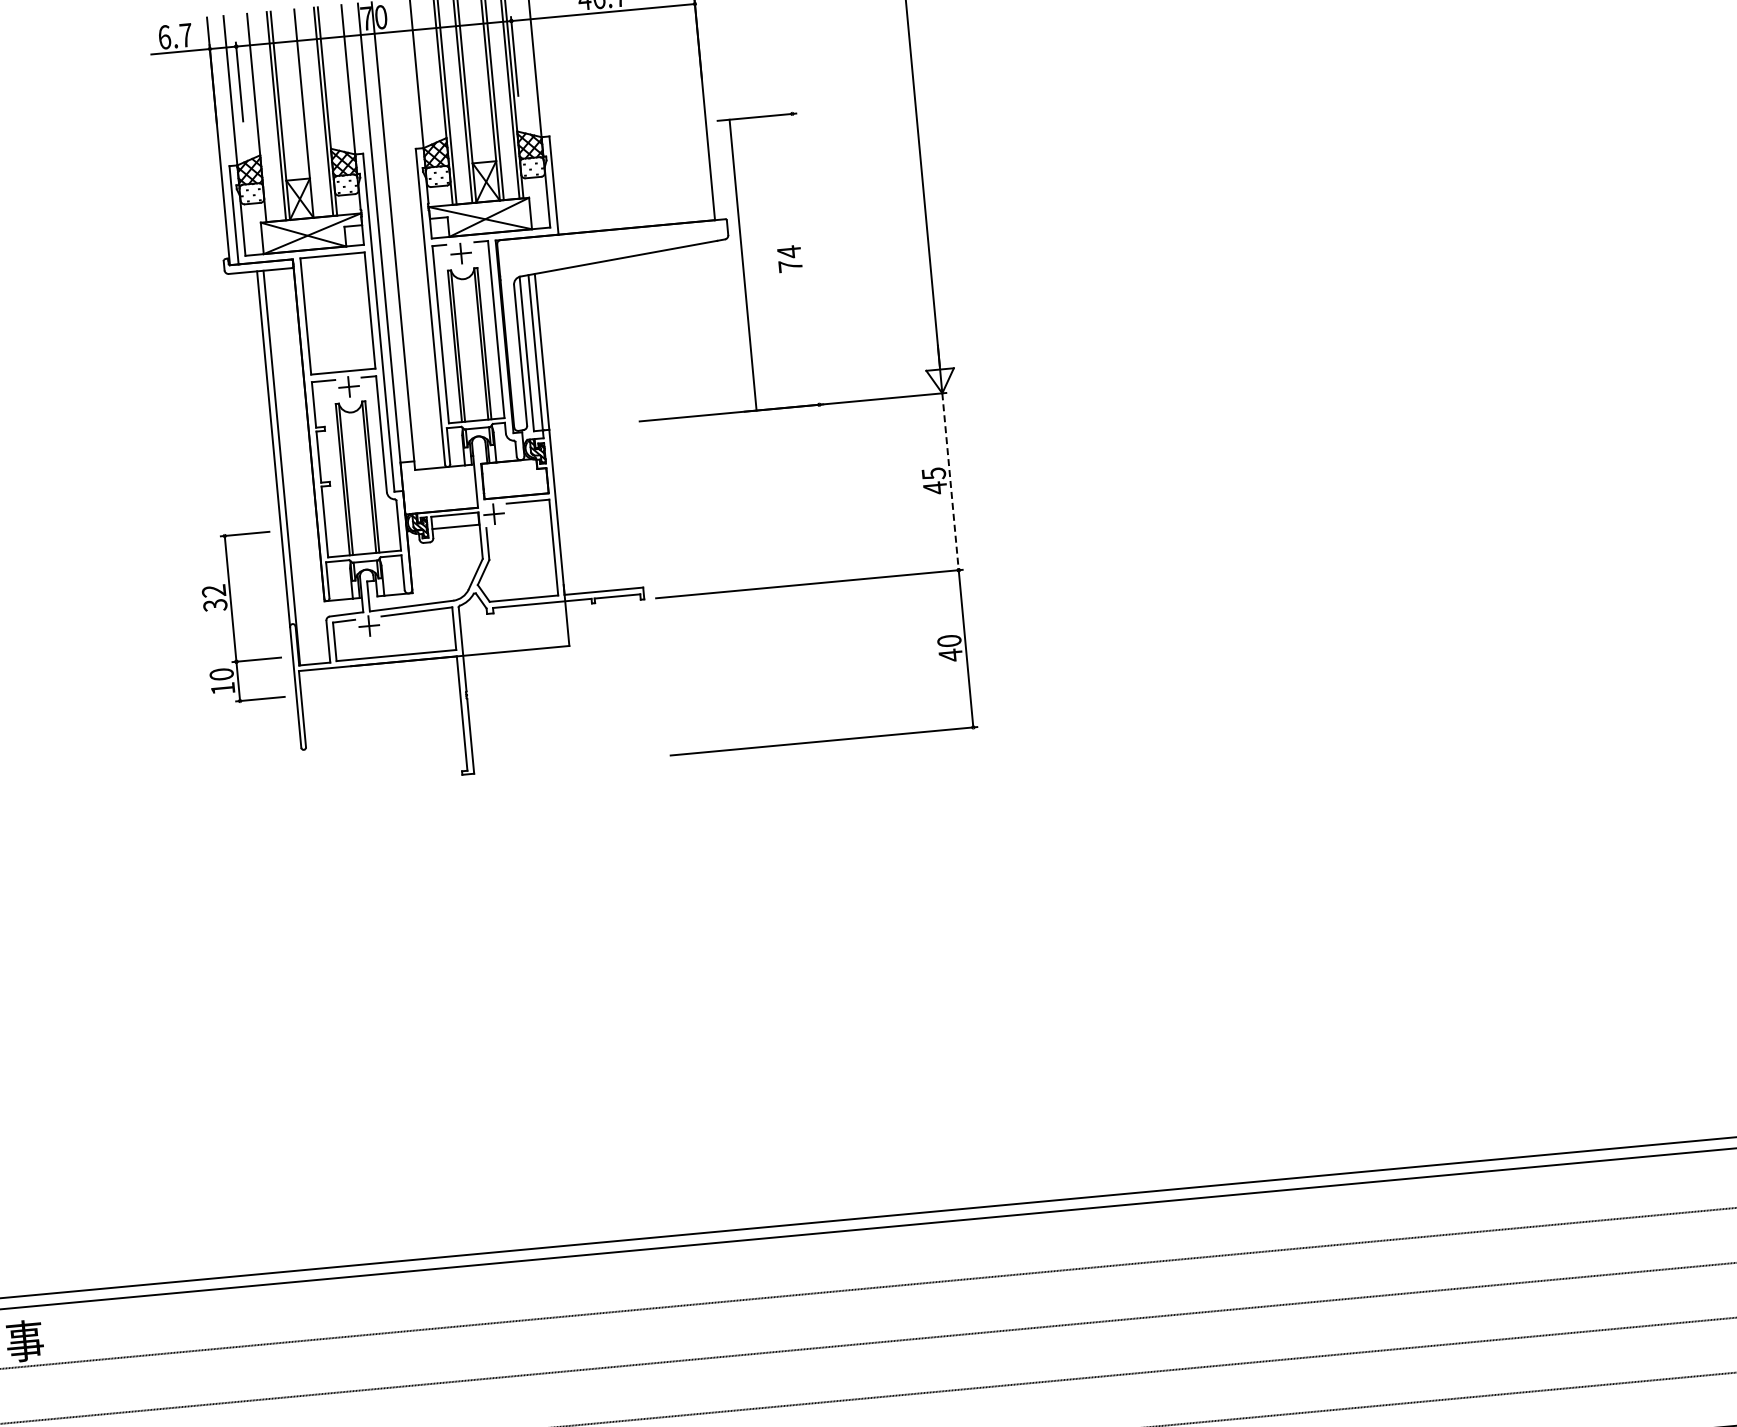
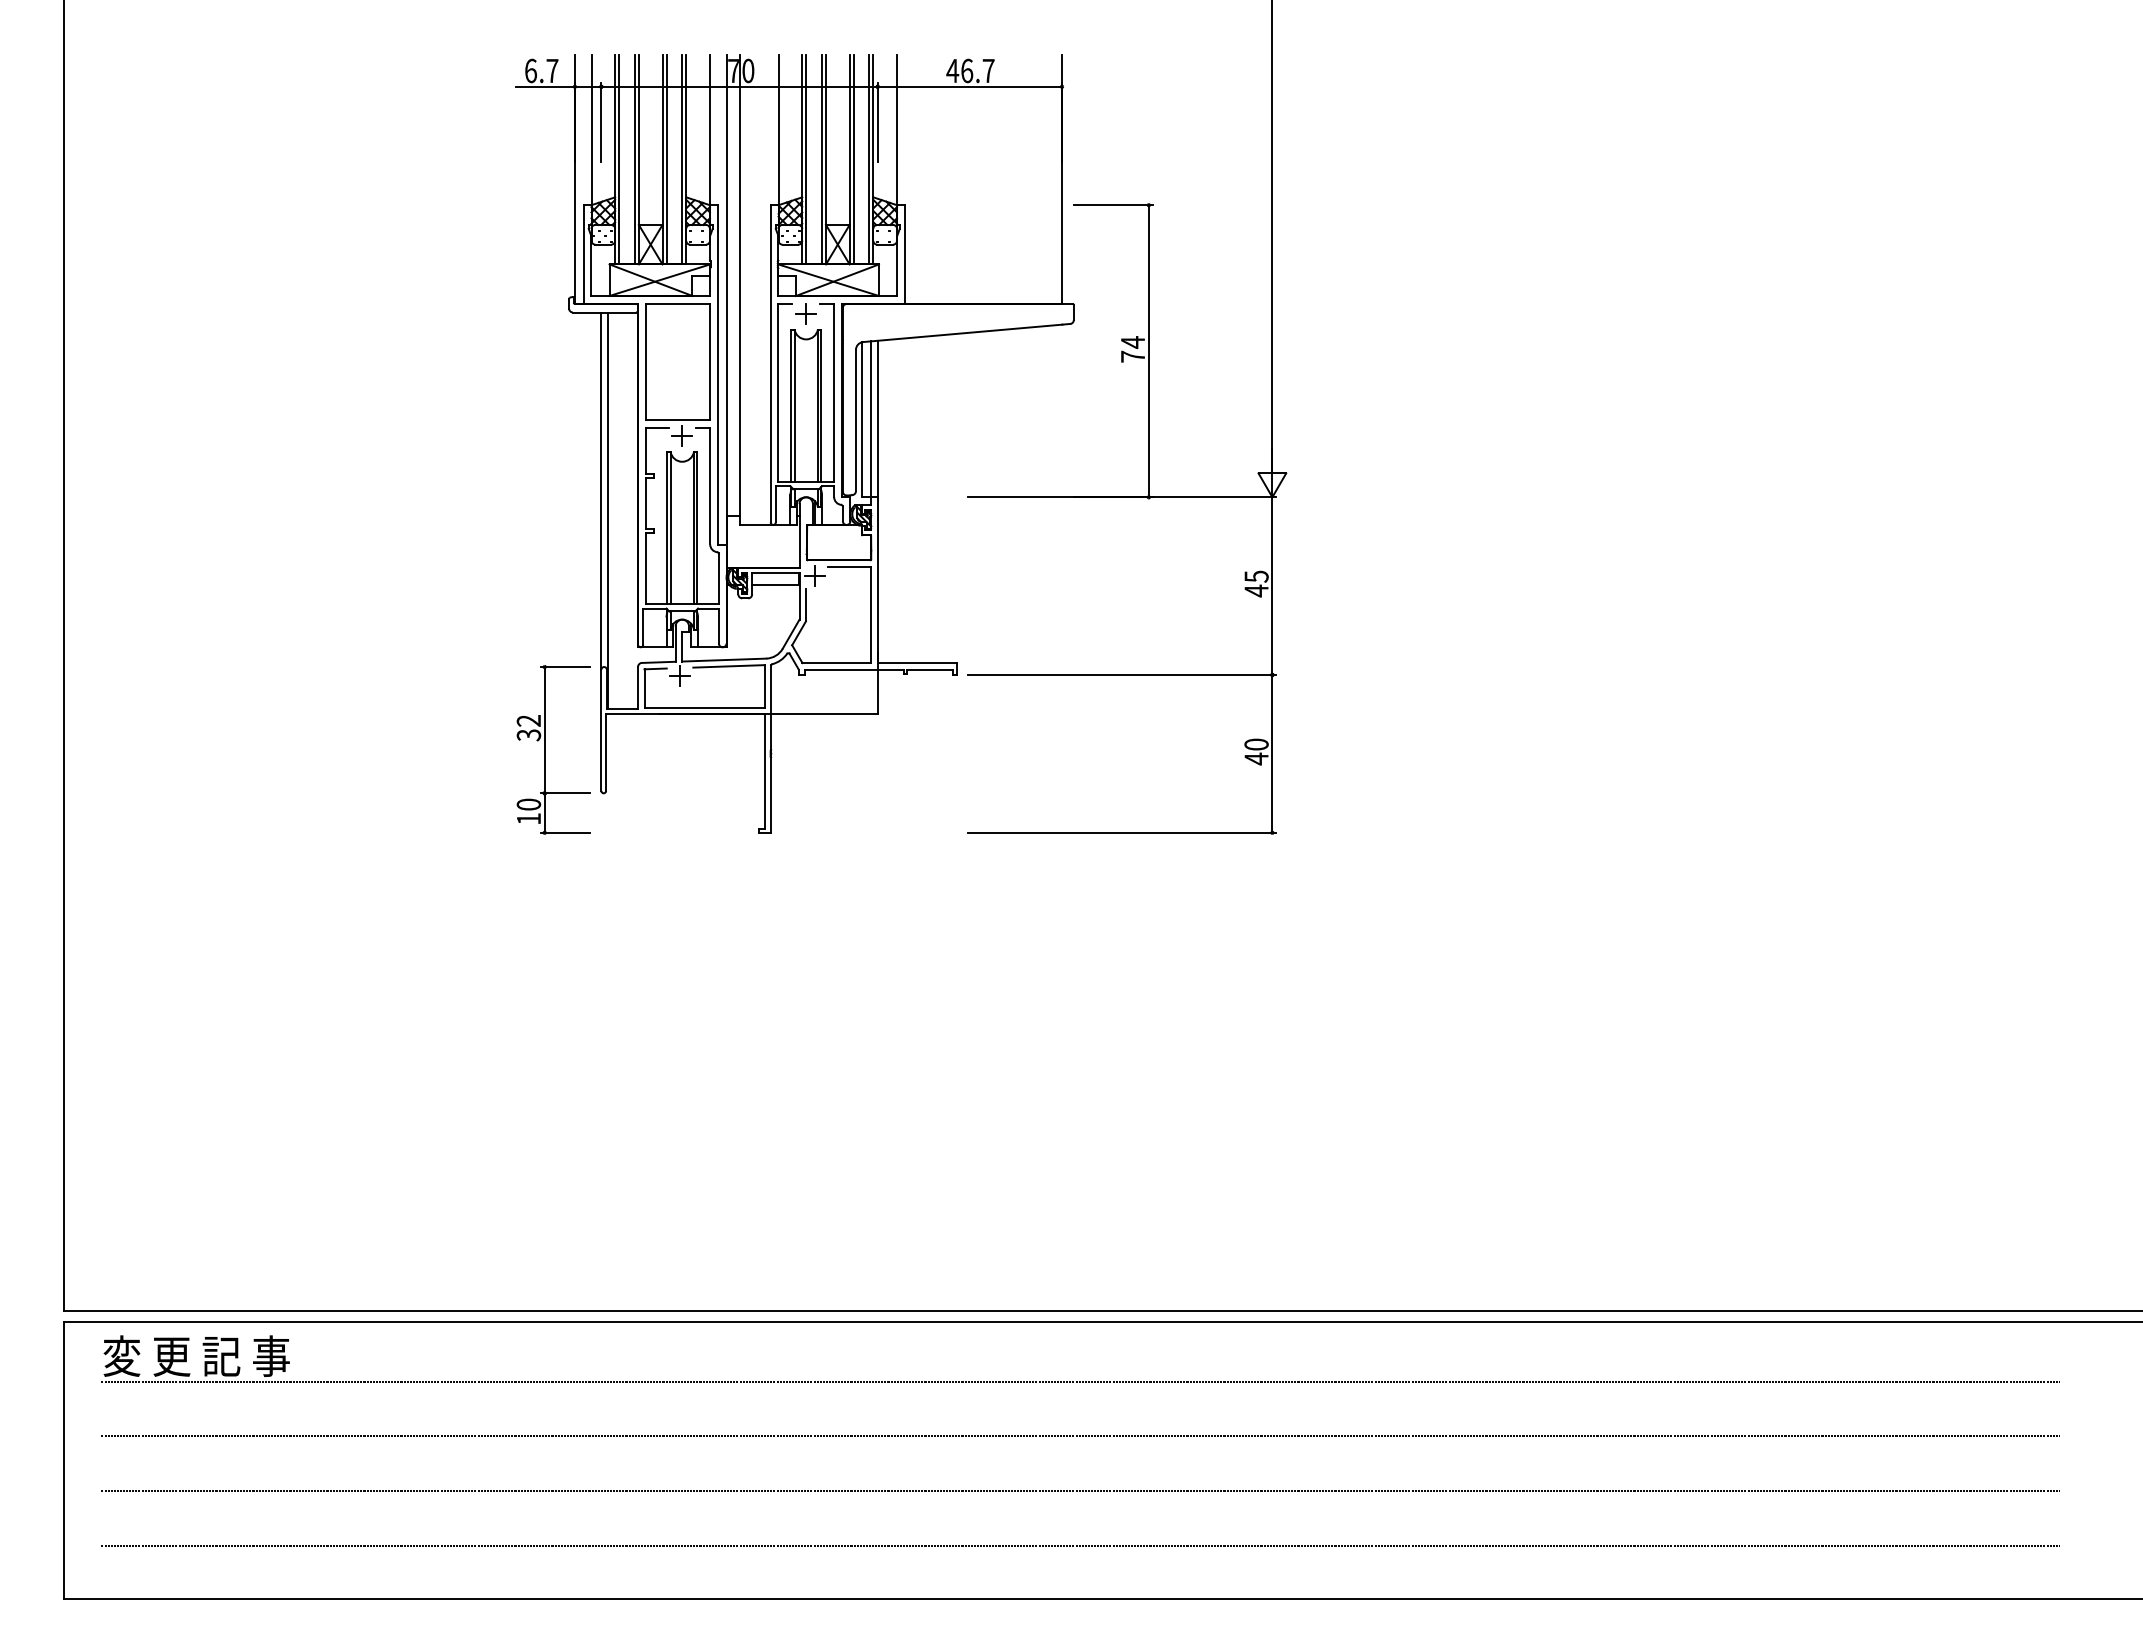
line: (307, 112) -> (666, 159), added
line: (261, 117) -> (619, 159), added
line: (742, 265) -> (1148, 351), moved
line: (950, 482) -> (1272, 586), dashed -> solid
part: (233, 618) -> (545, 749), moved

